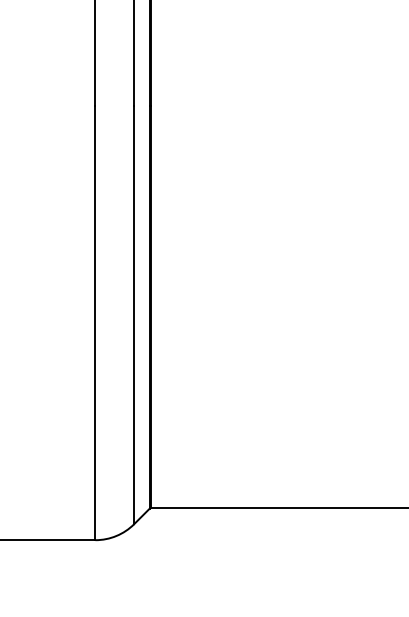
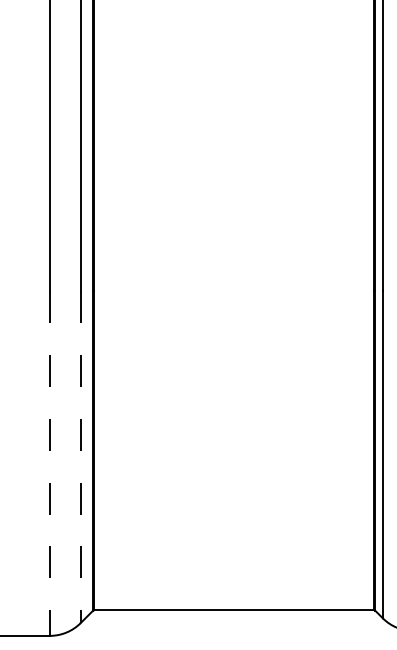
line: (134, 315) -> (80, 457), solid -> dashed
line: (94, 322) -> (49, 463), solid -> dashed

